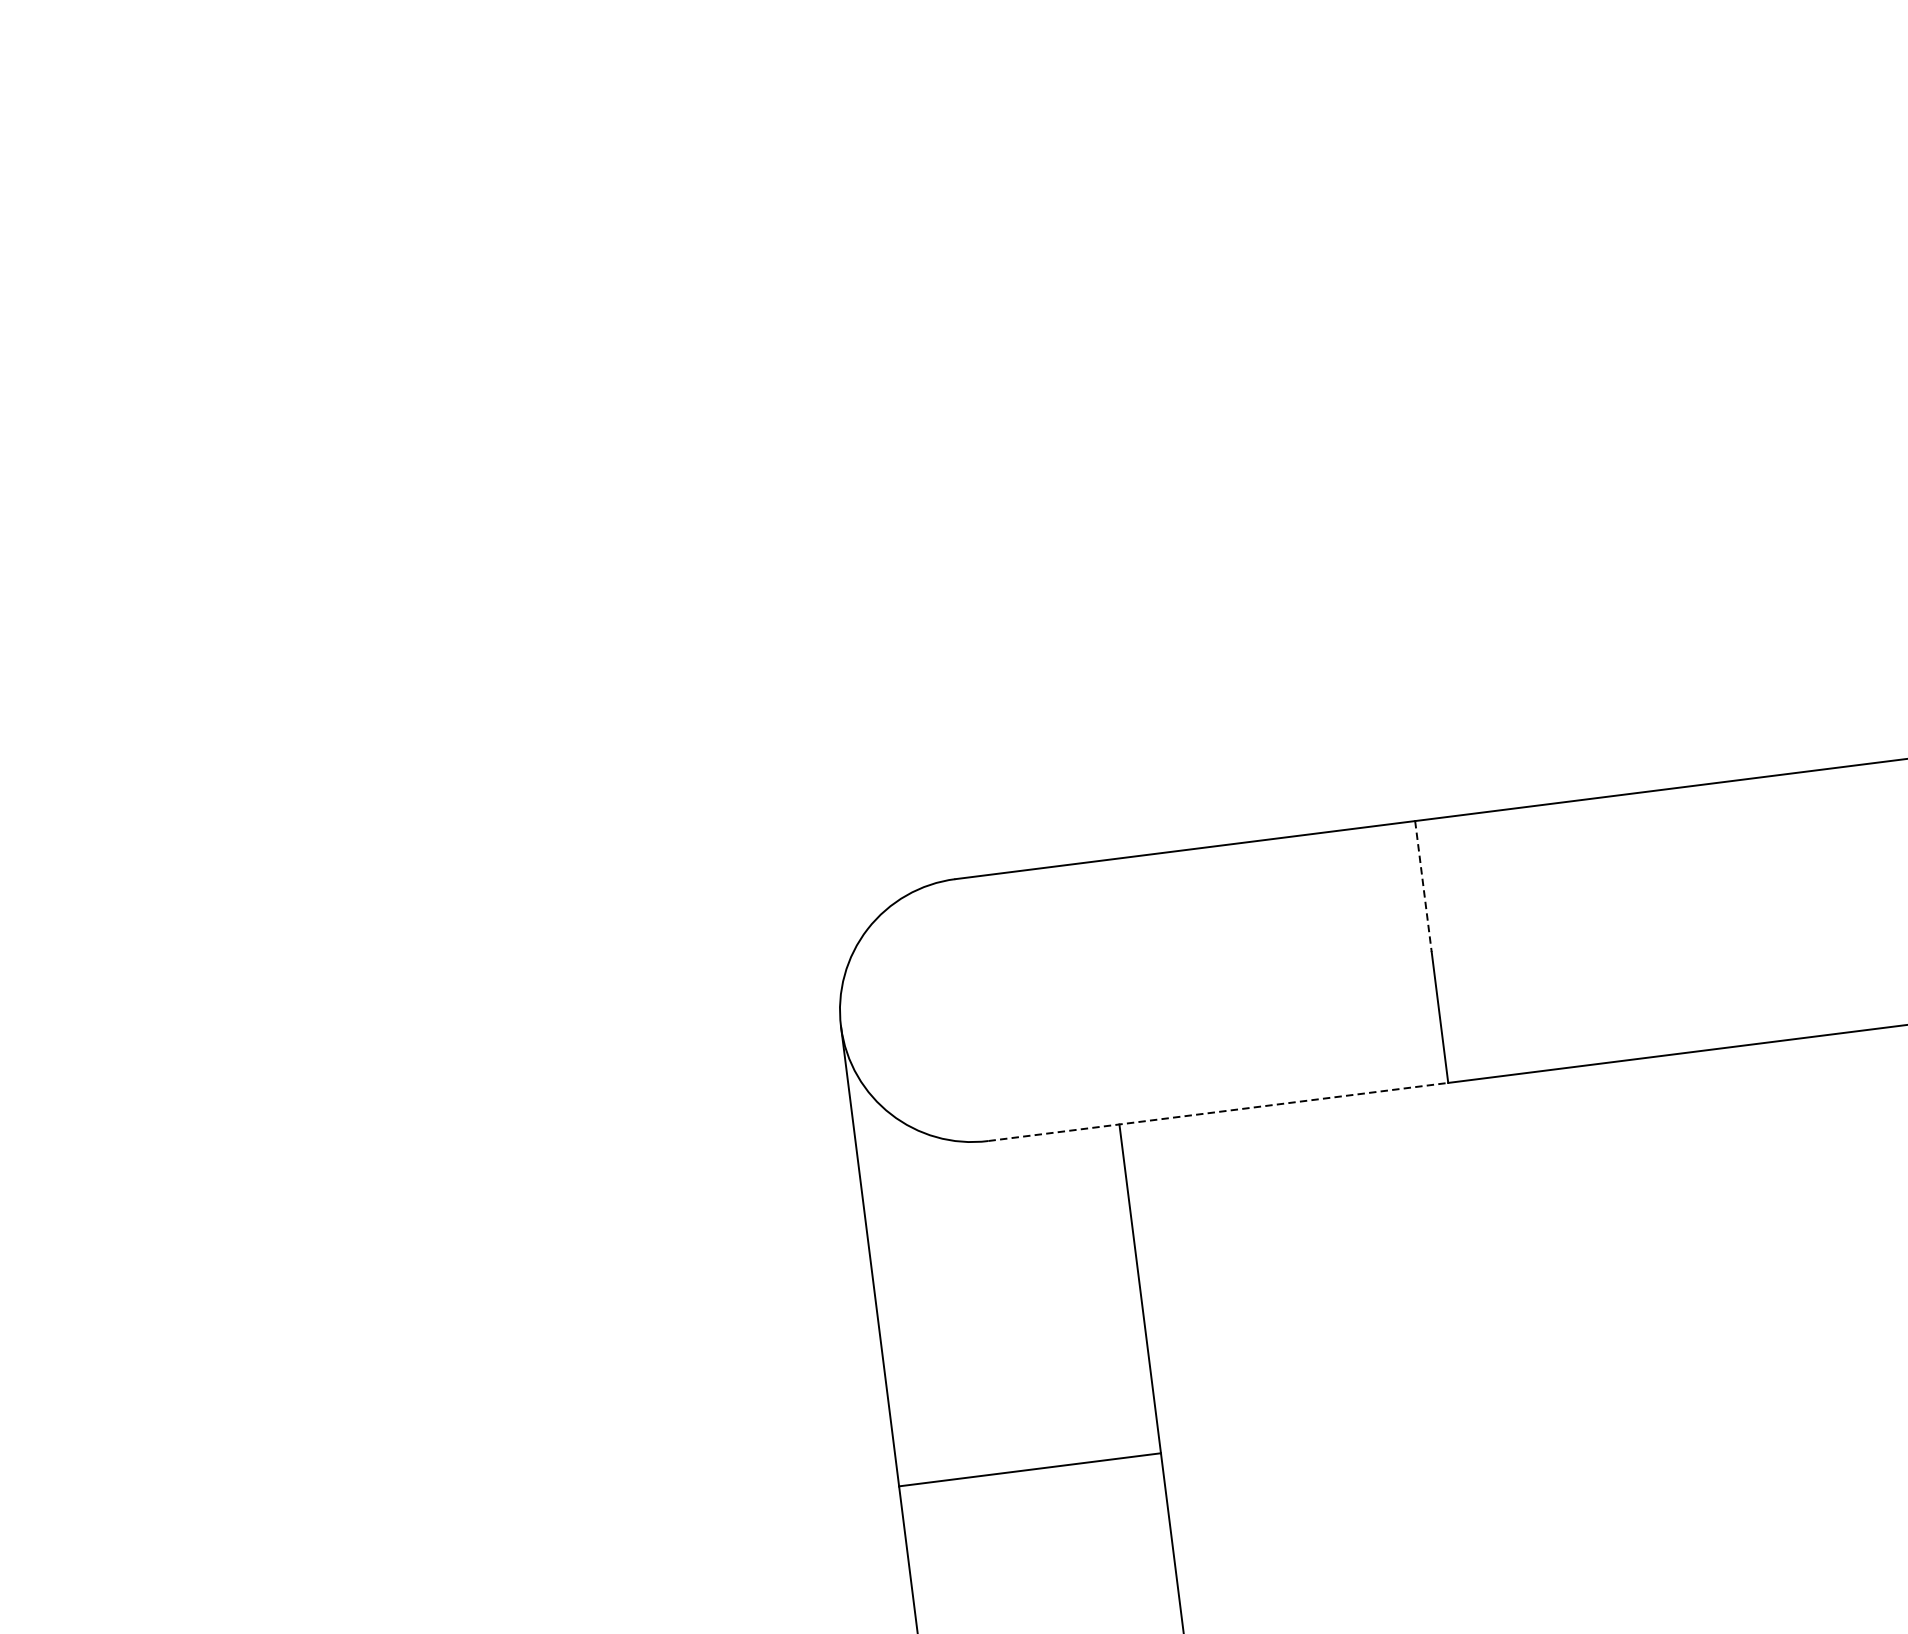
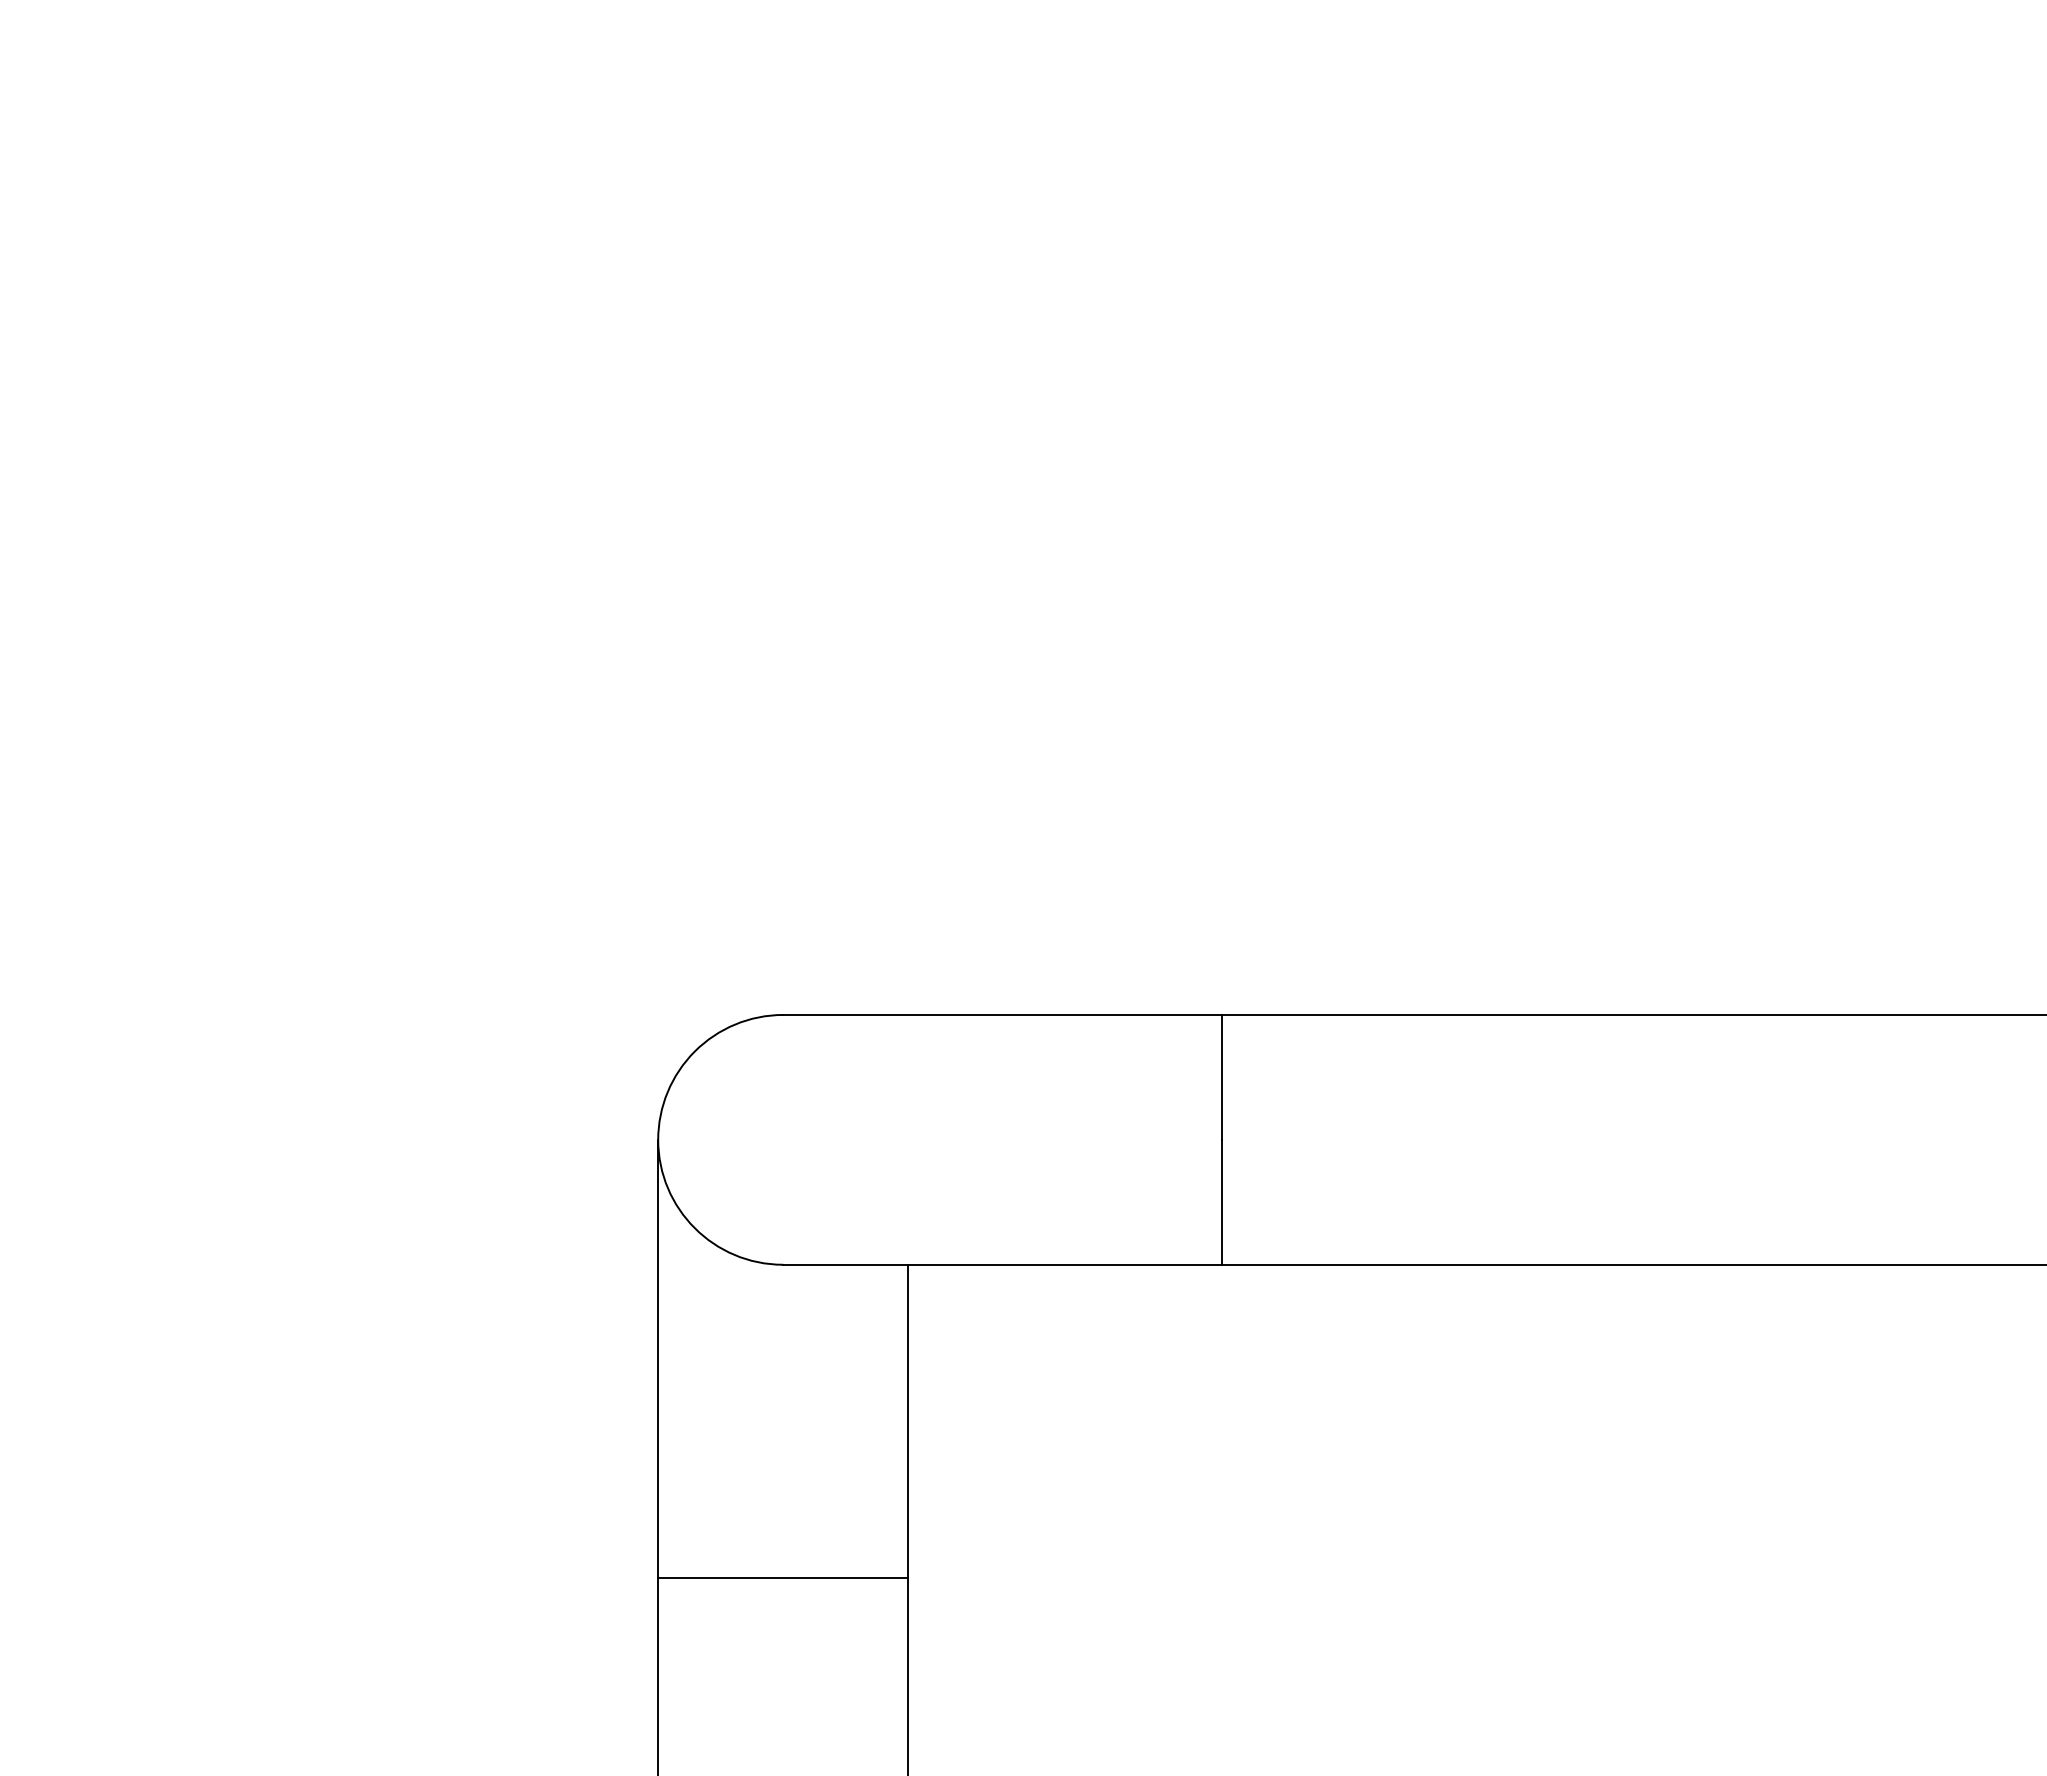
line: (1423, 886) -> (1221, 1077), dashed -> solid
line: (1218, 1111) -> (1002, 1264), dashed -> solid

